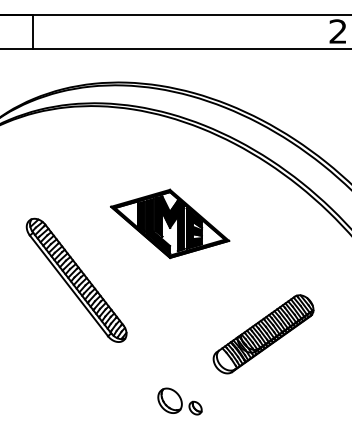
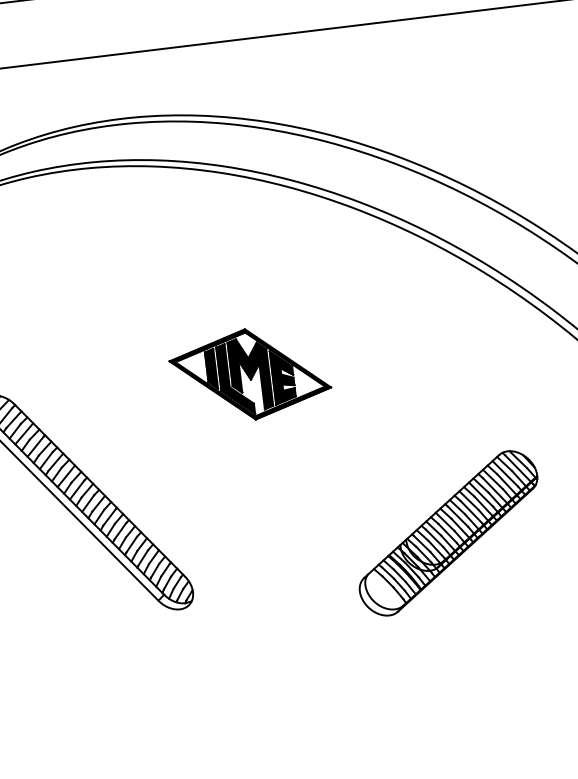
part: (170, 223) -> (250, 373), size x0.7
part: (263, 334) -> (448, 533), moved
part: (179, 401) -> (308, 707), removed

